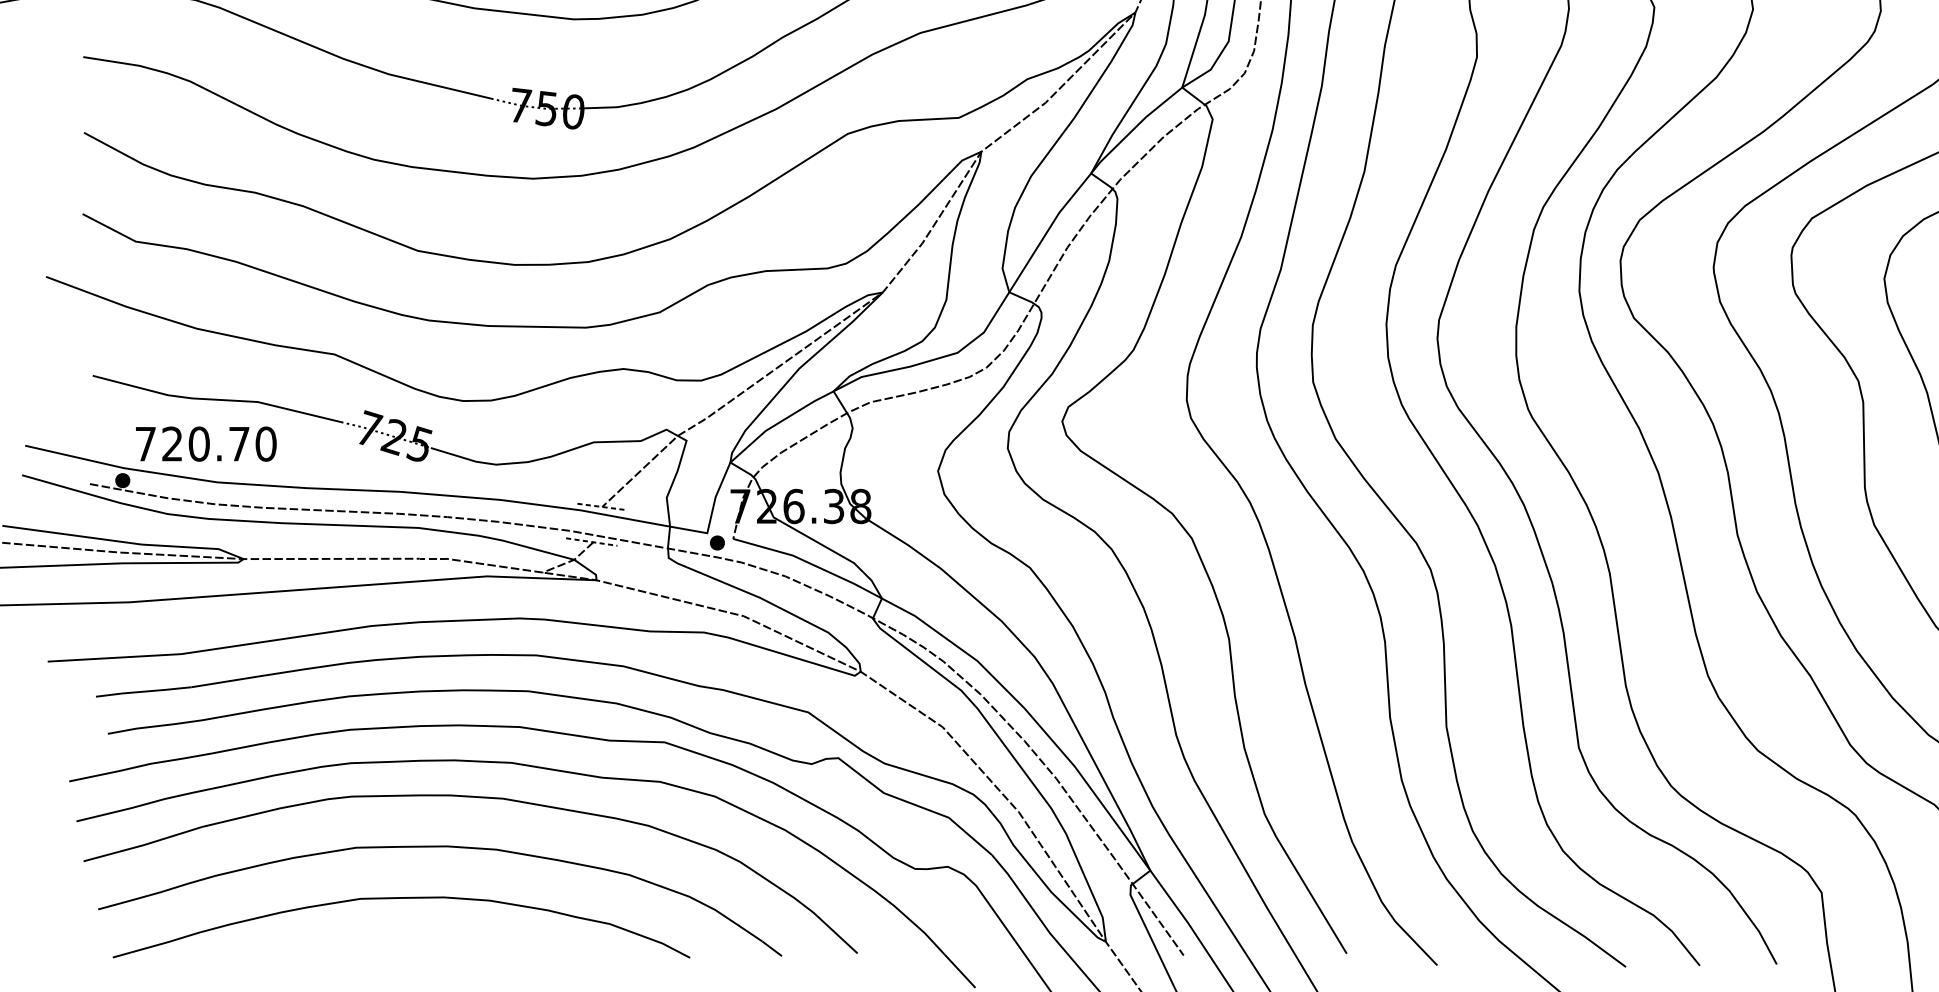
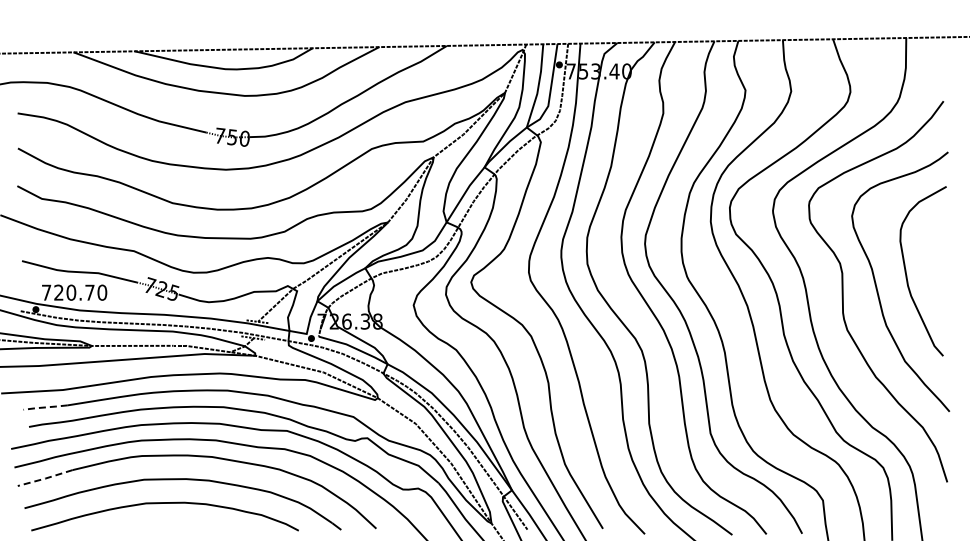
line: (143, 691) -> (45, 407), solid -> dashed
line: (143, 845) -> (45, 478), solid -> dashed

